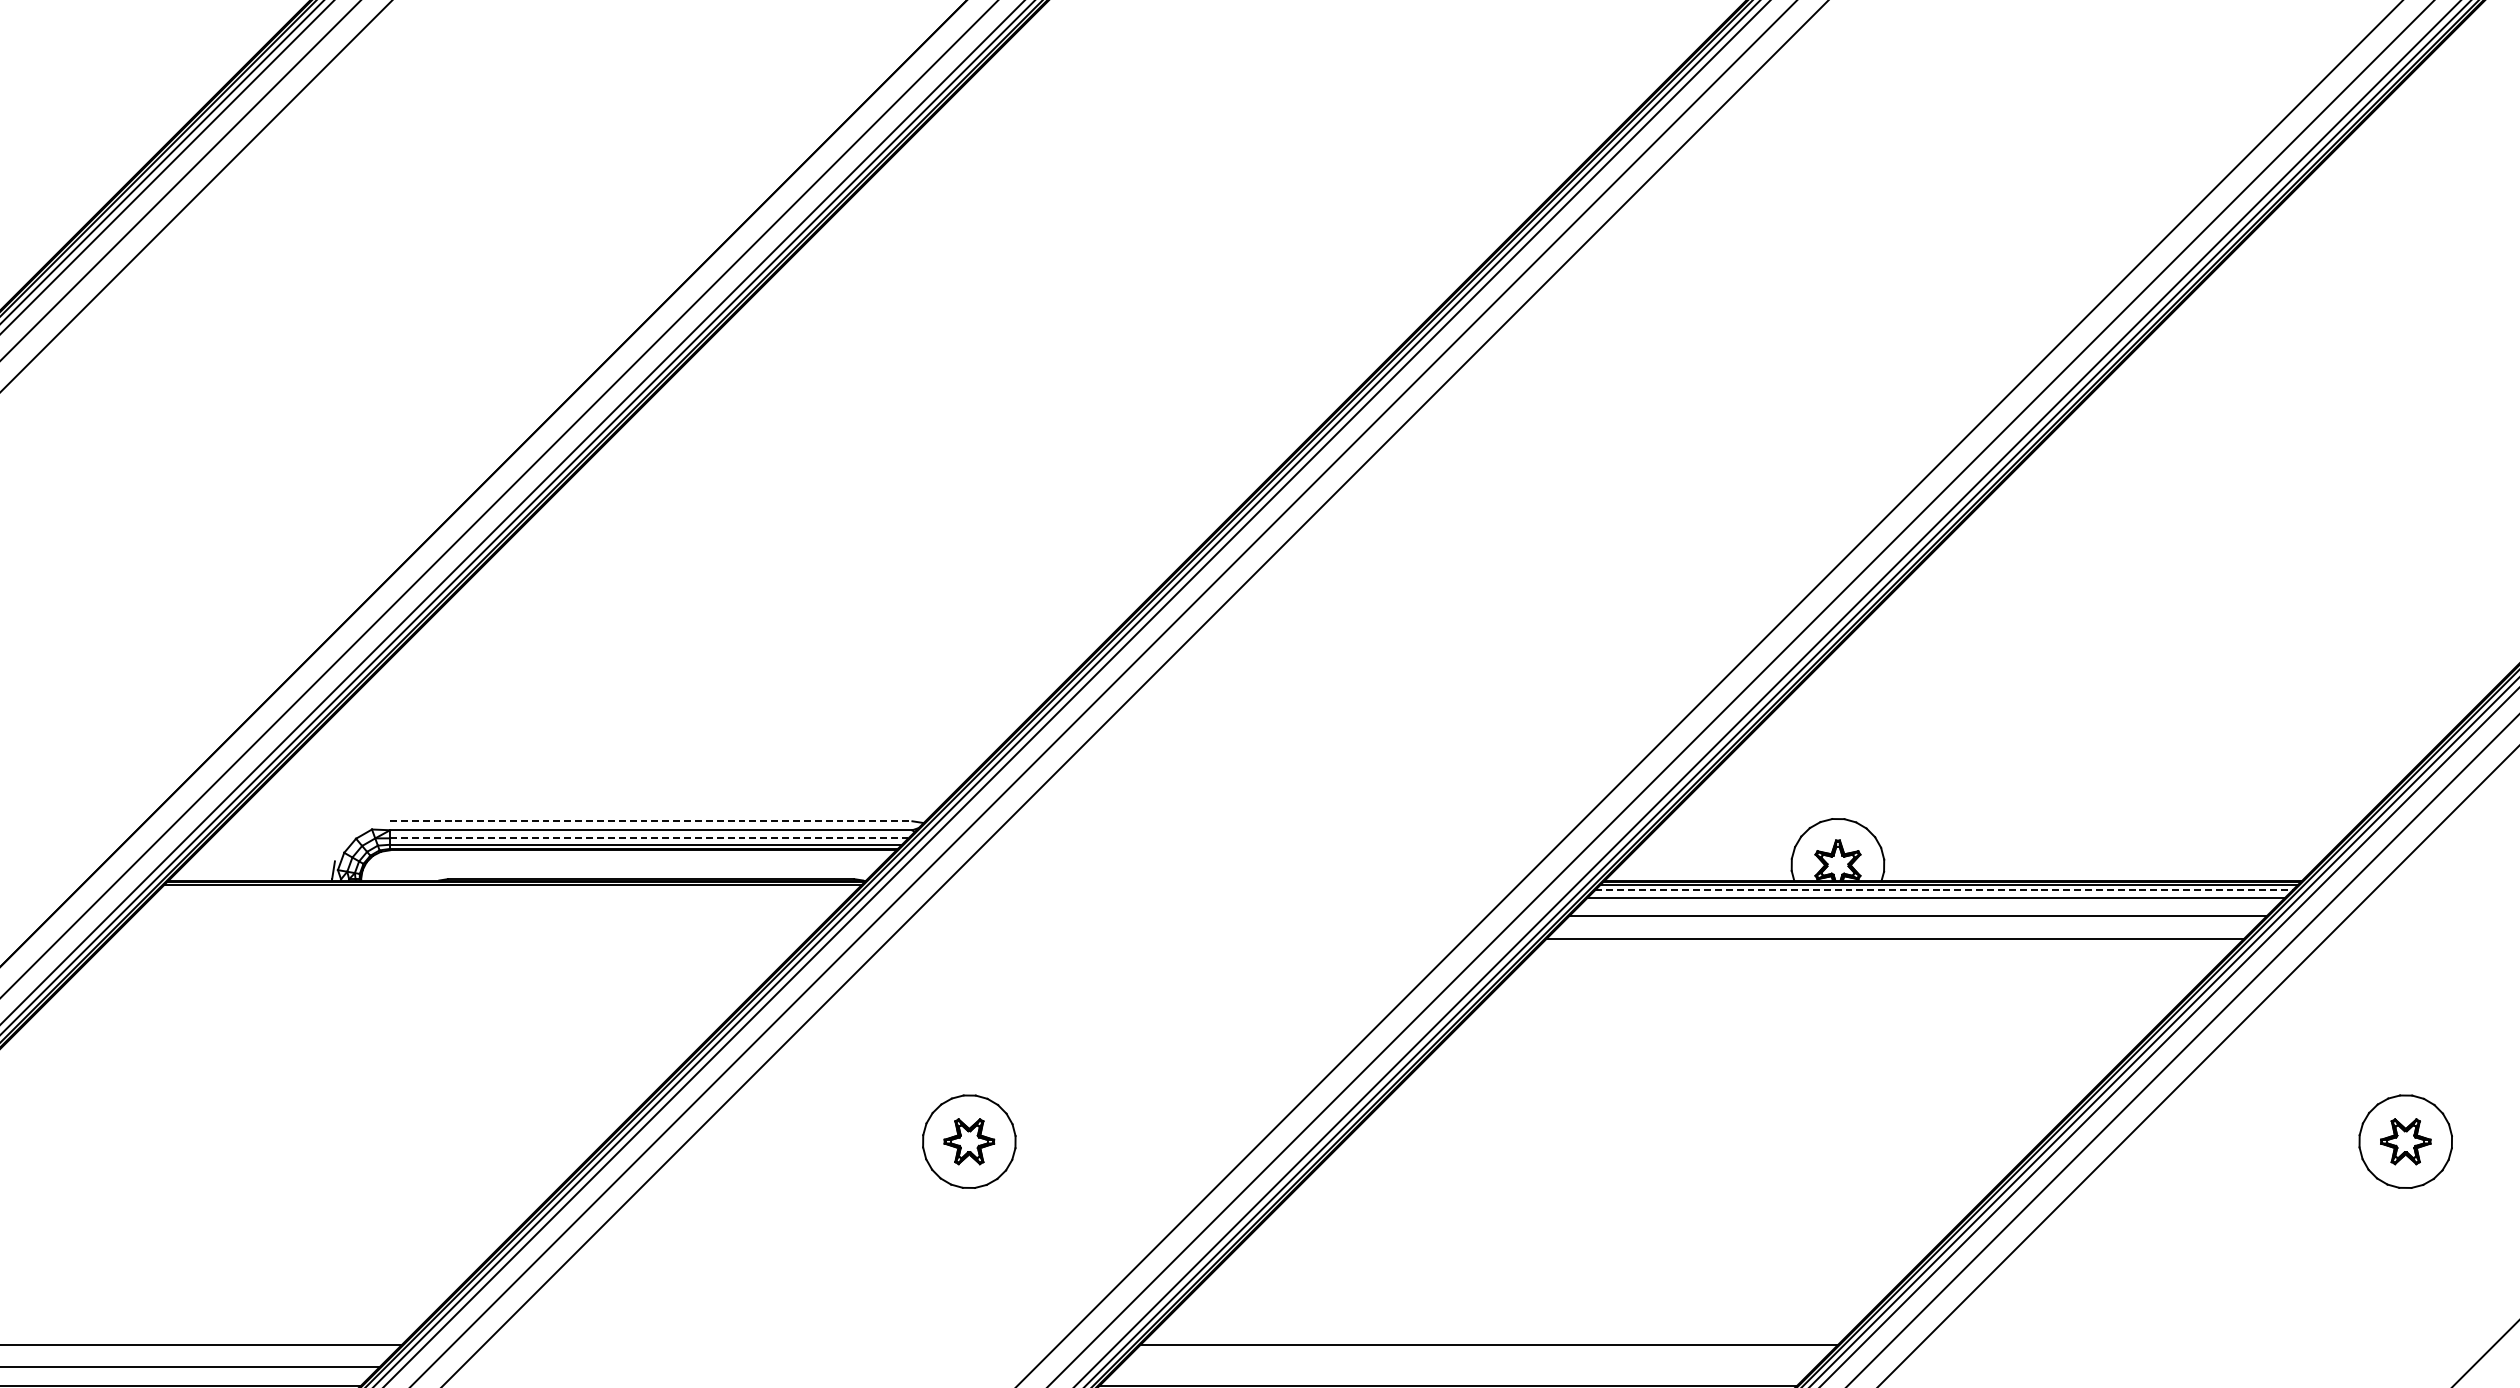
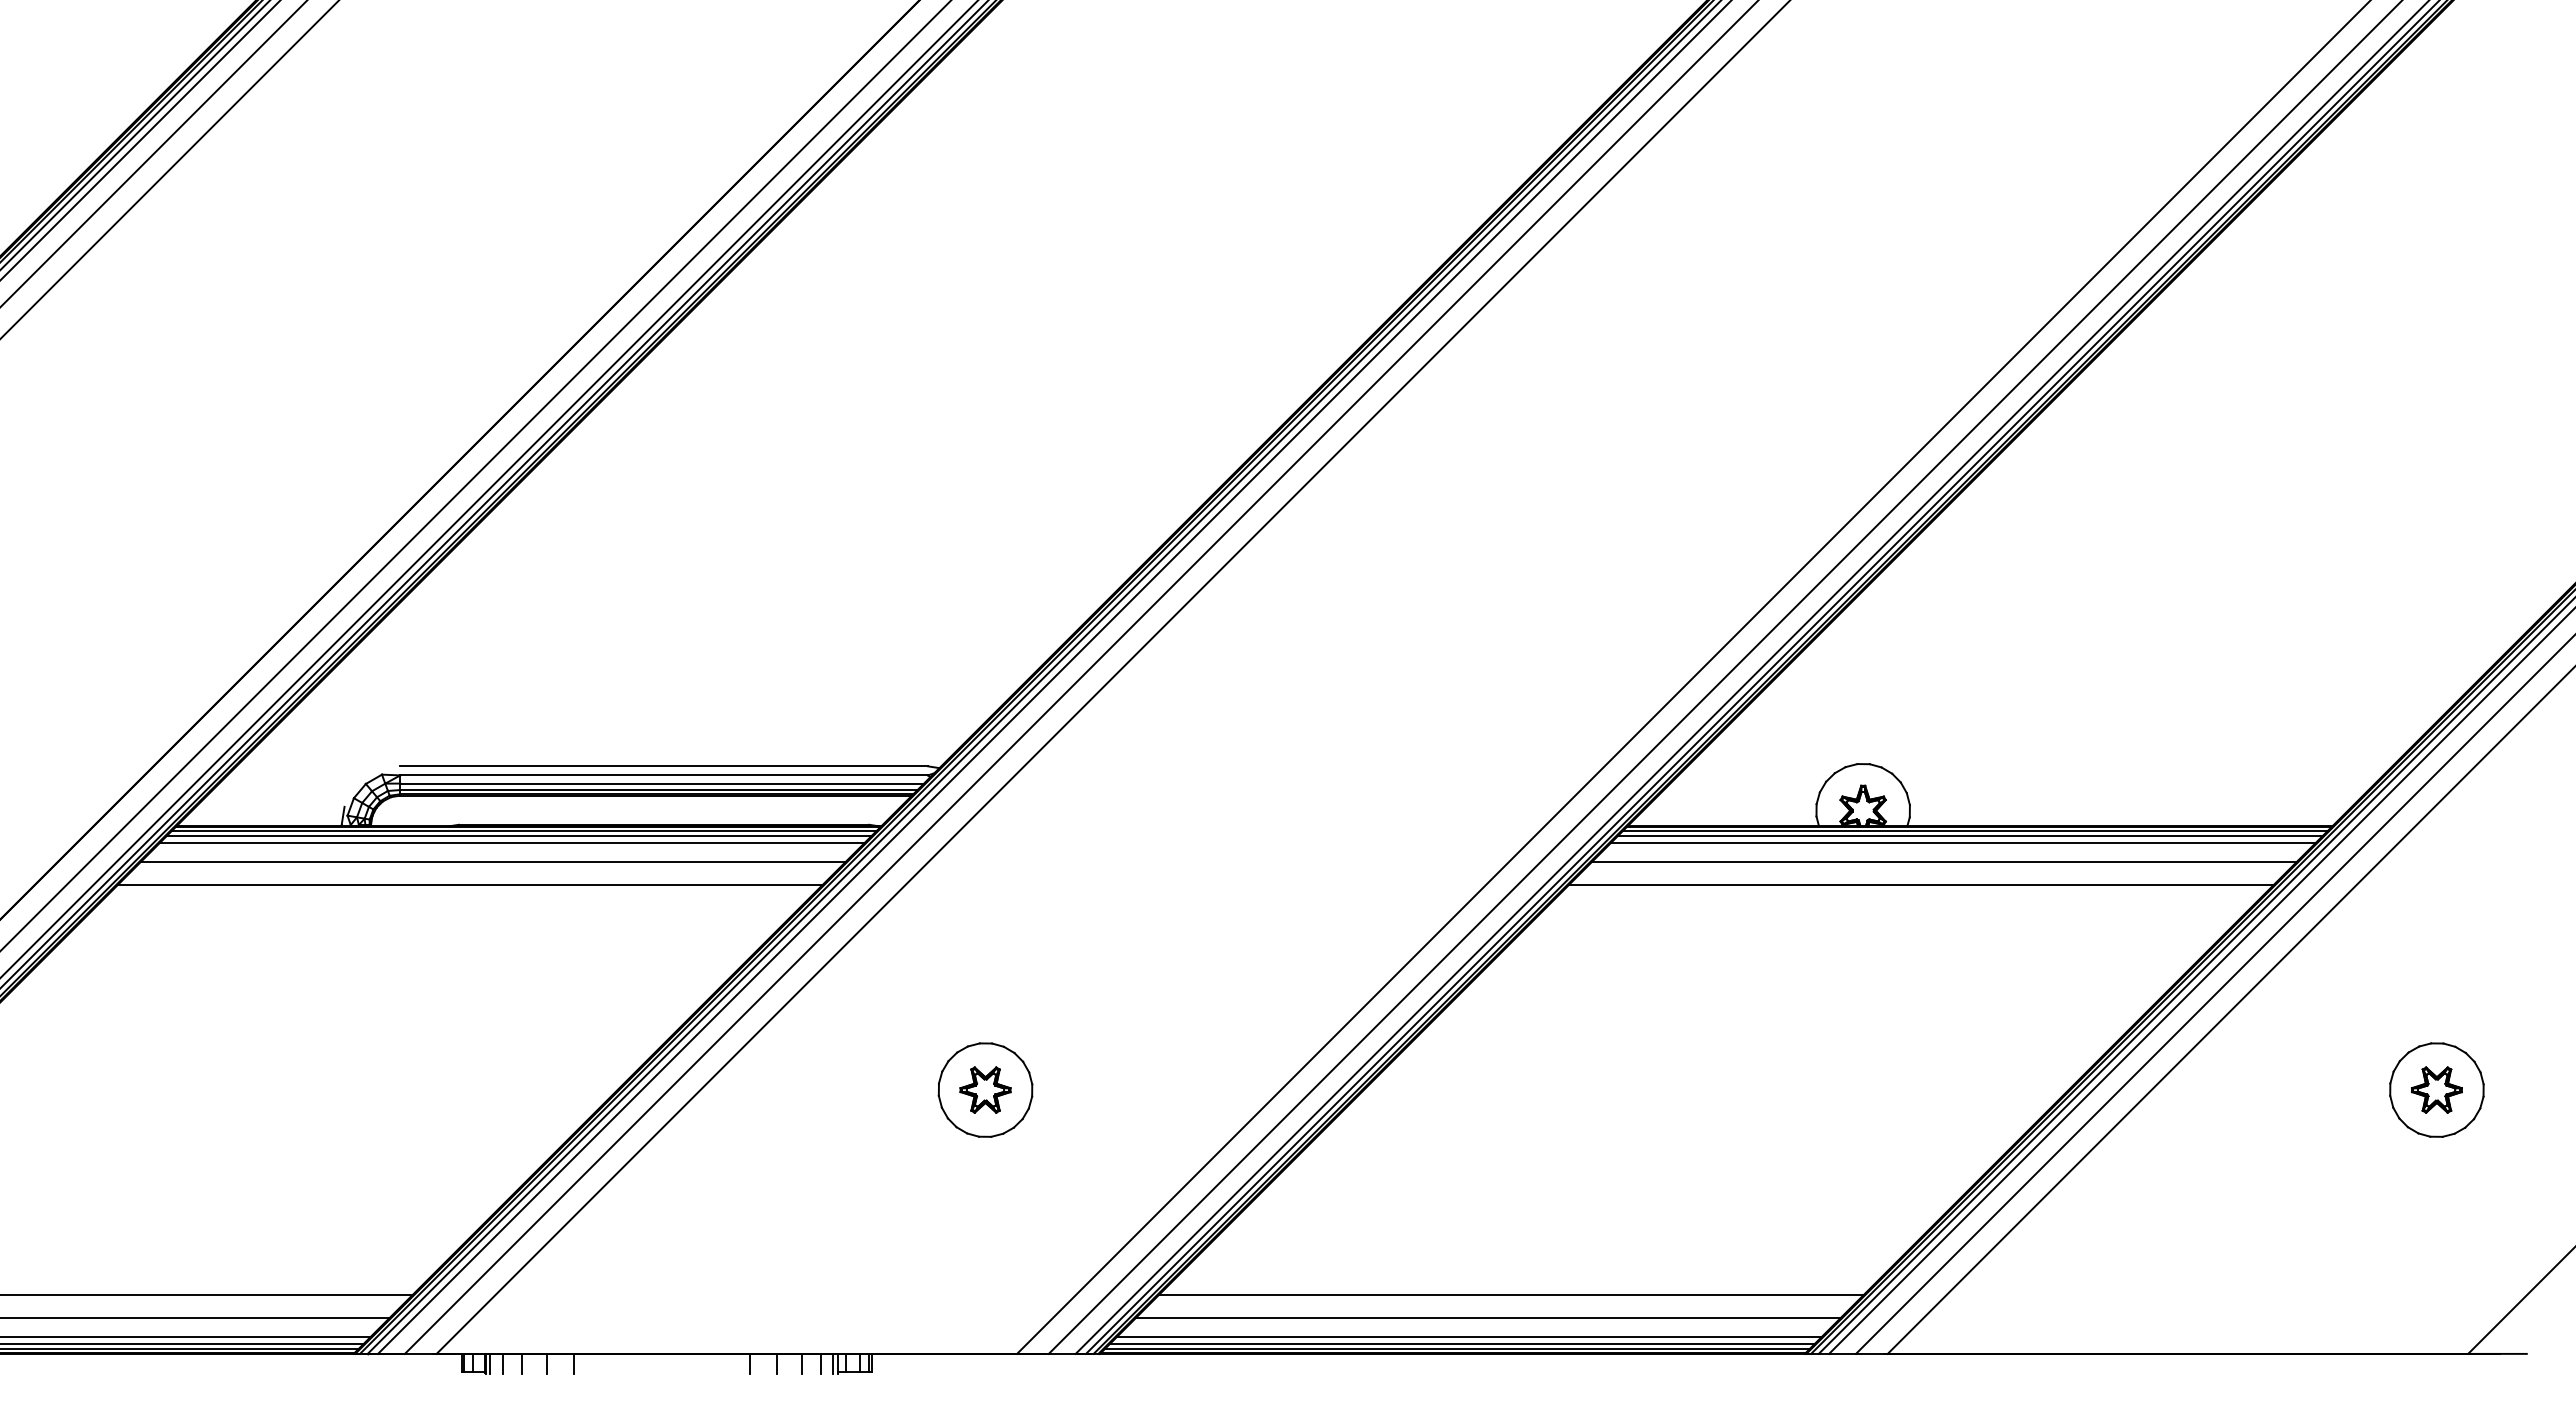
line: (651, 821) -> (664, 766), dashed -> solid
line: (649, 838) -> (662, 783), dashed -> solid
line: (507, 890) -> (518, 836), added
line: (1944, 890) -> (1970, 836), dashed -> solid
line: (500, 897) -> (511, 843), added
line: (481, 916) -> (492, 862), added
line: (458, 938) -> (469, 884), added
line: (1467, 1366) -> (1488, 1317), added

